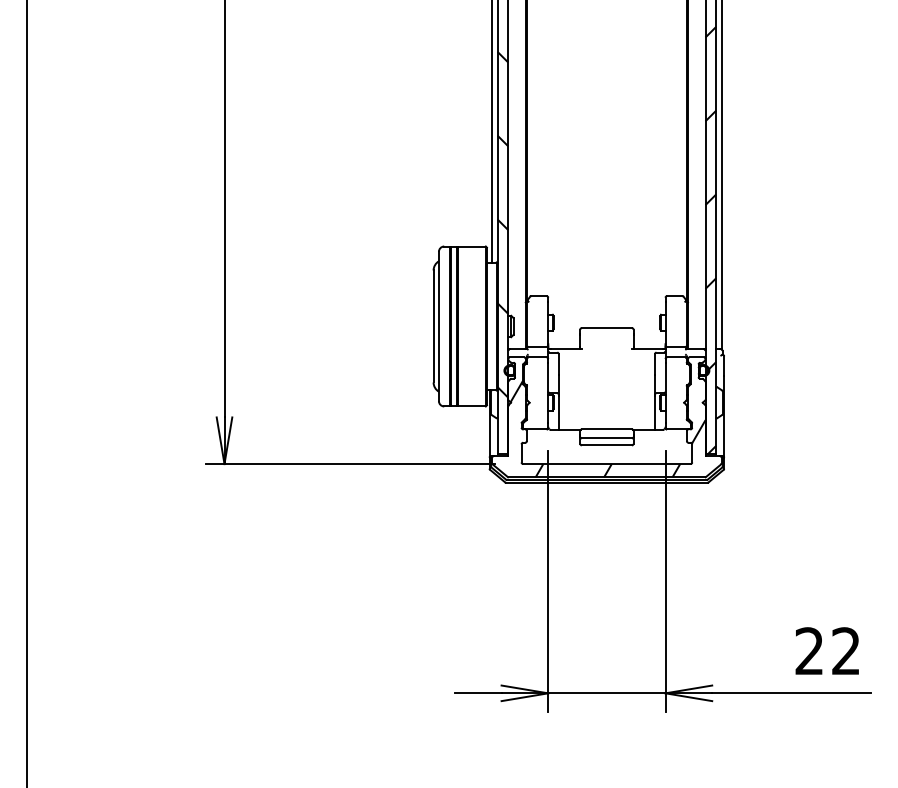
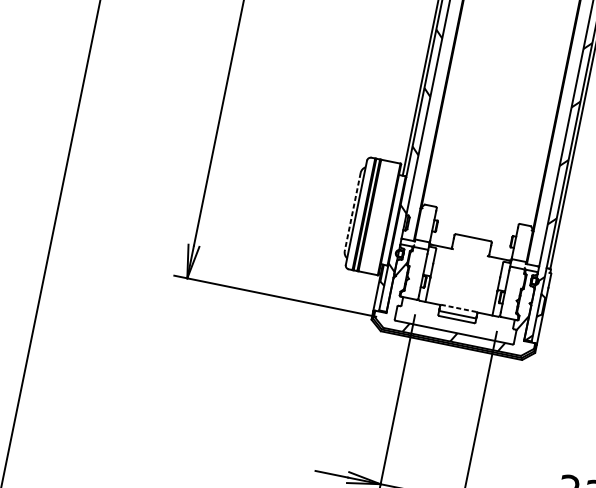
line: (433, 326) -> (352, 212), solid -> dashed
line: (606, 429) -> (458, 308), solid -> dashed

